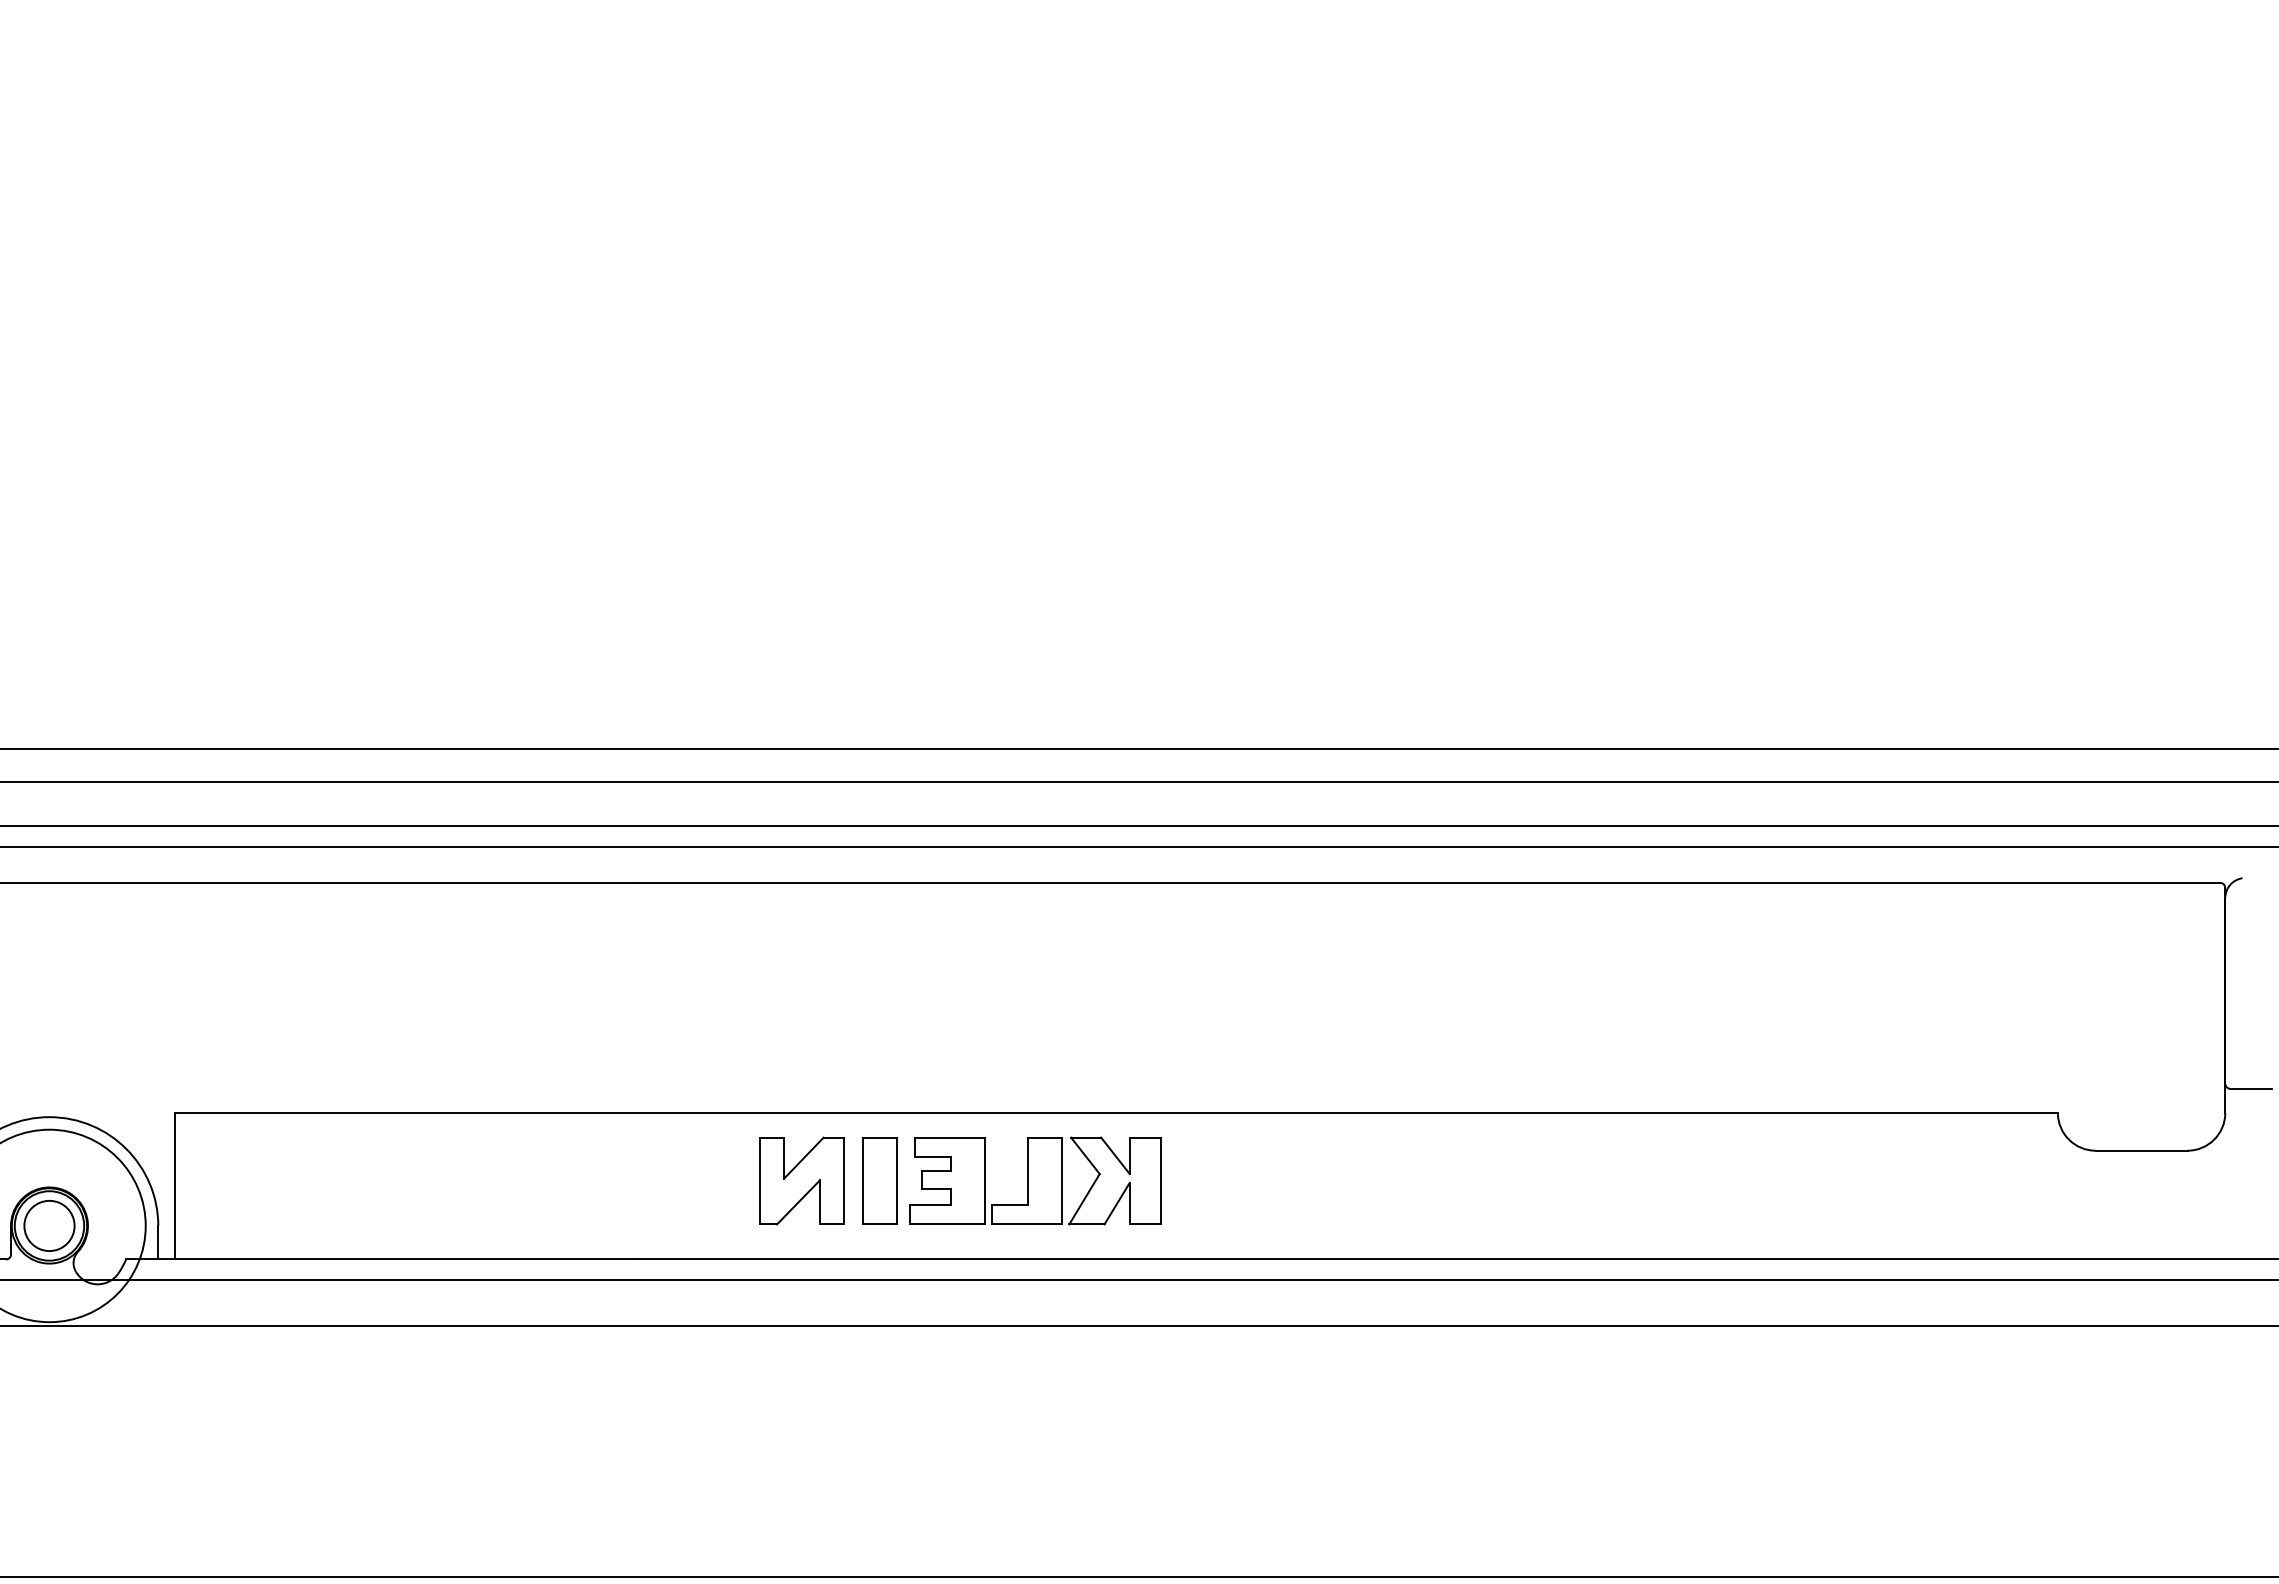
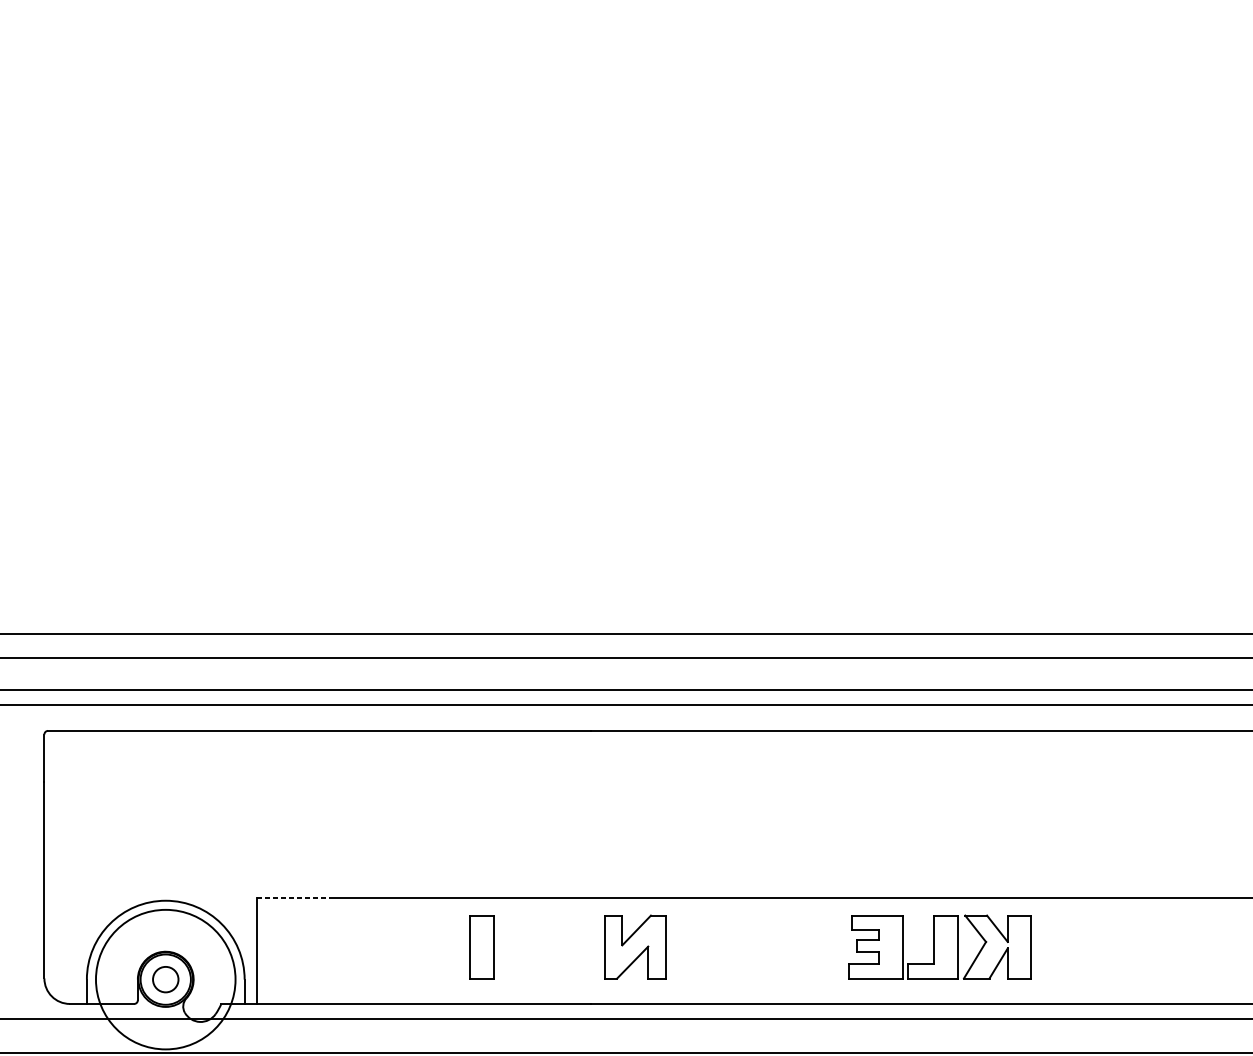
line: (225, 1112) -> (293, 897), solid -> dashed
part: (801, 1180) -> (634, 946), moved
part: (879, 1180) -> (481, 946), moved
part: (1035, 1180) -> (939, 946), moved
circle: (49, 1225) -> (165, 979), size x0.7

